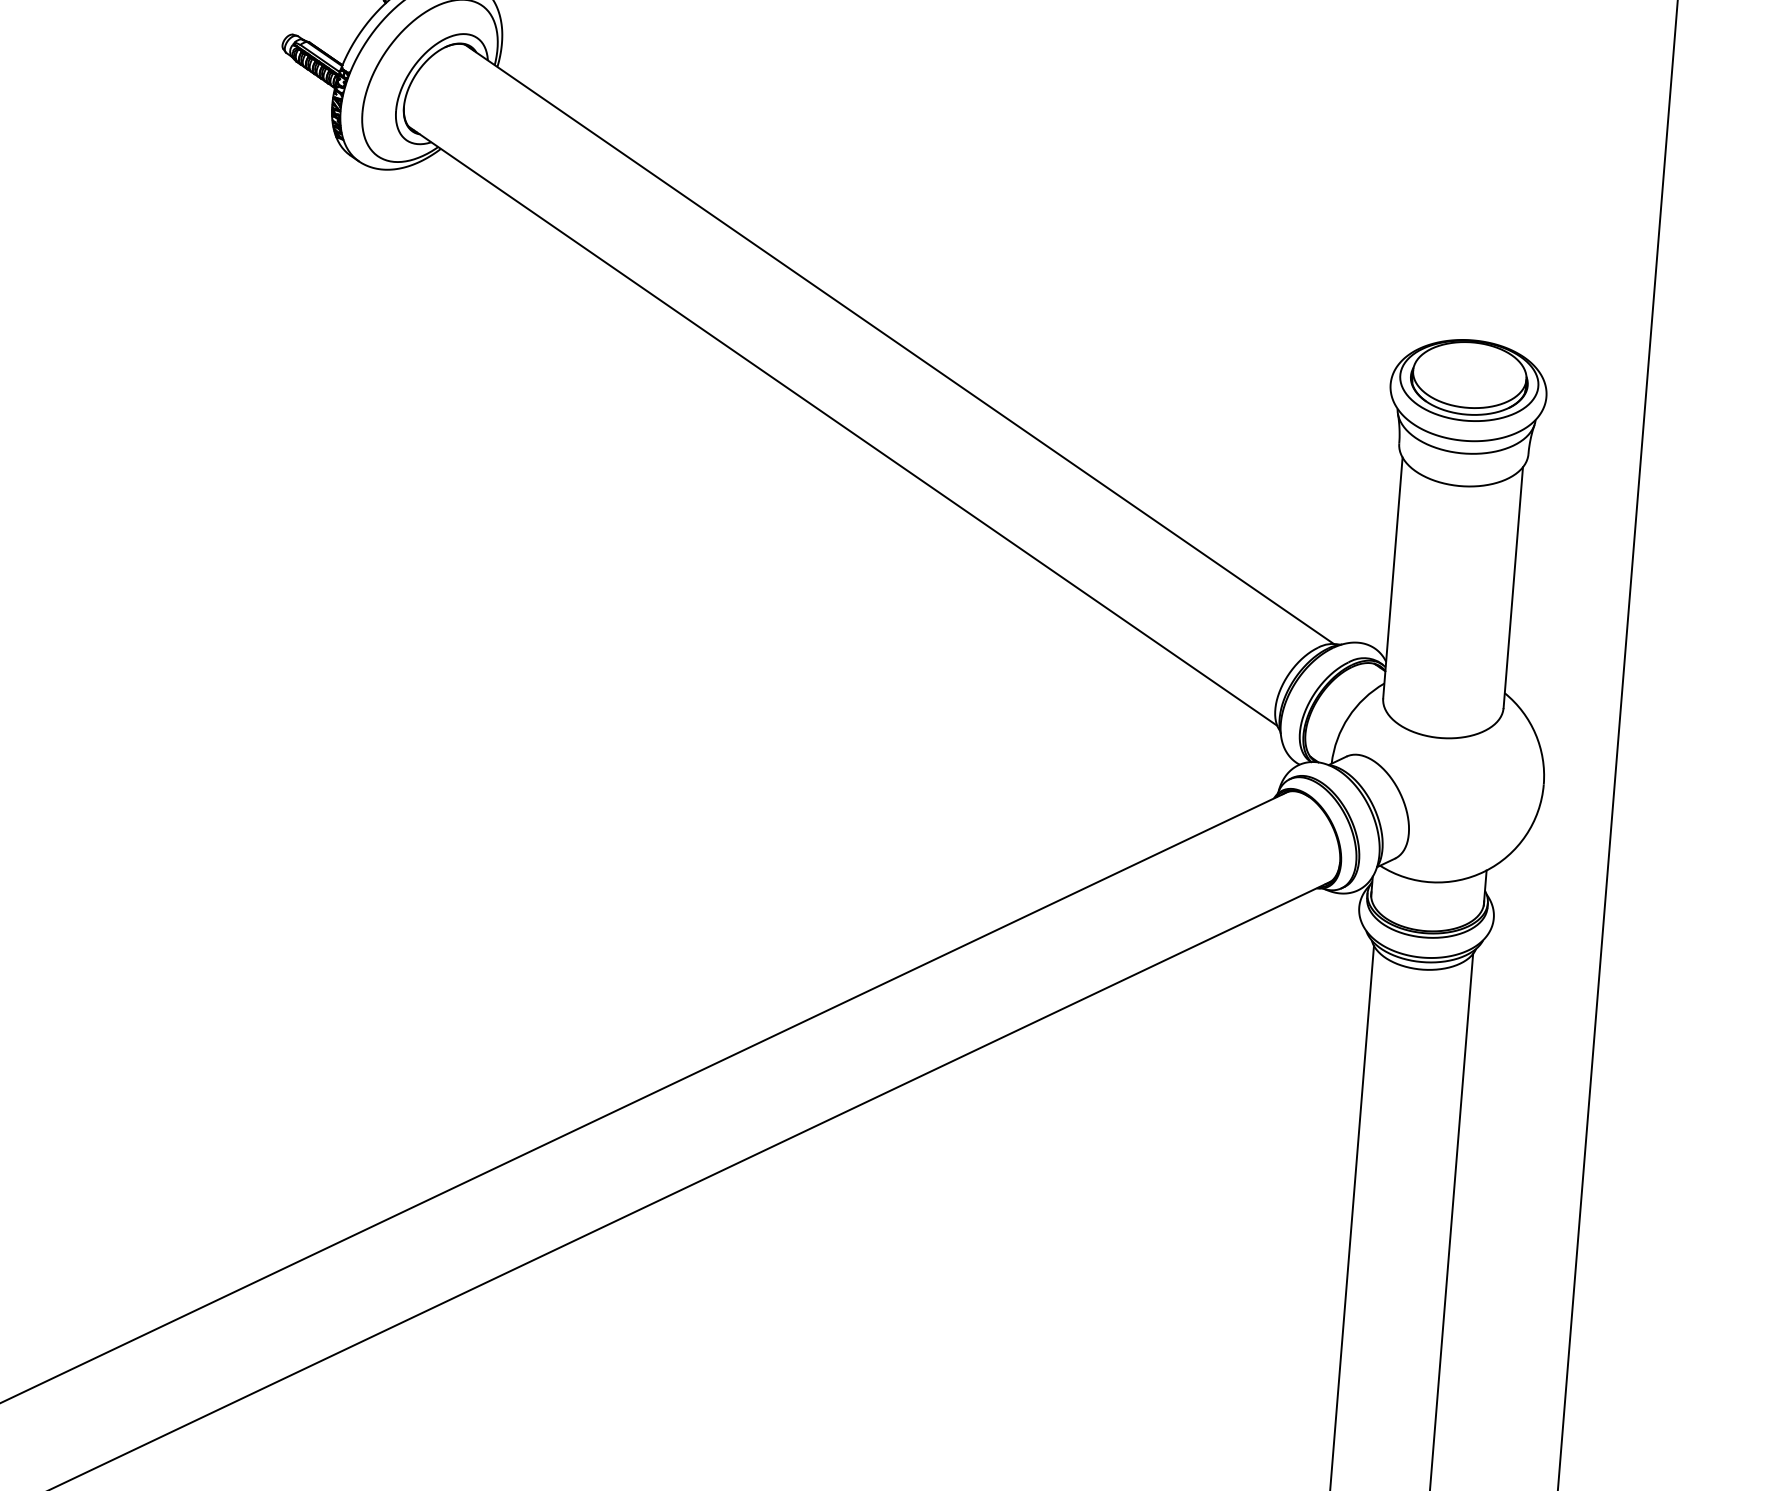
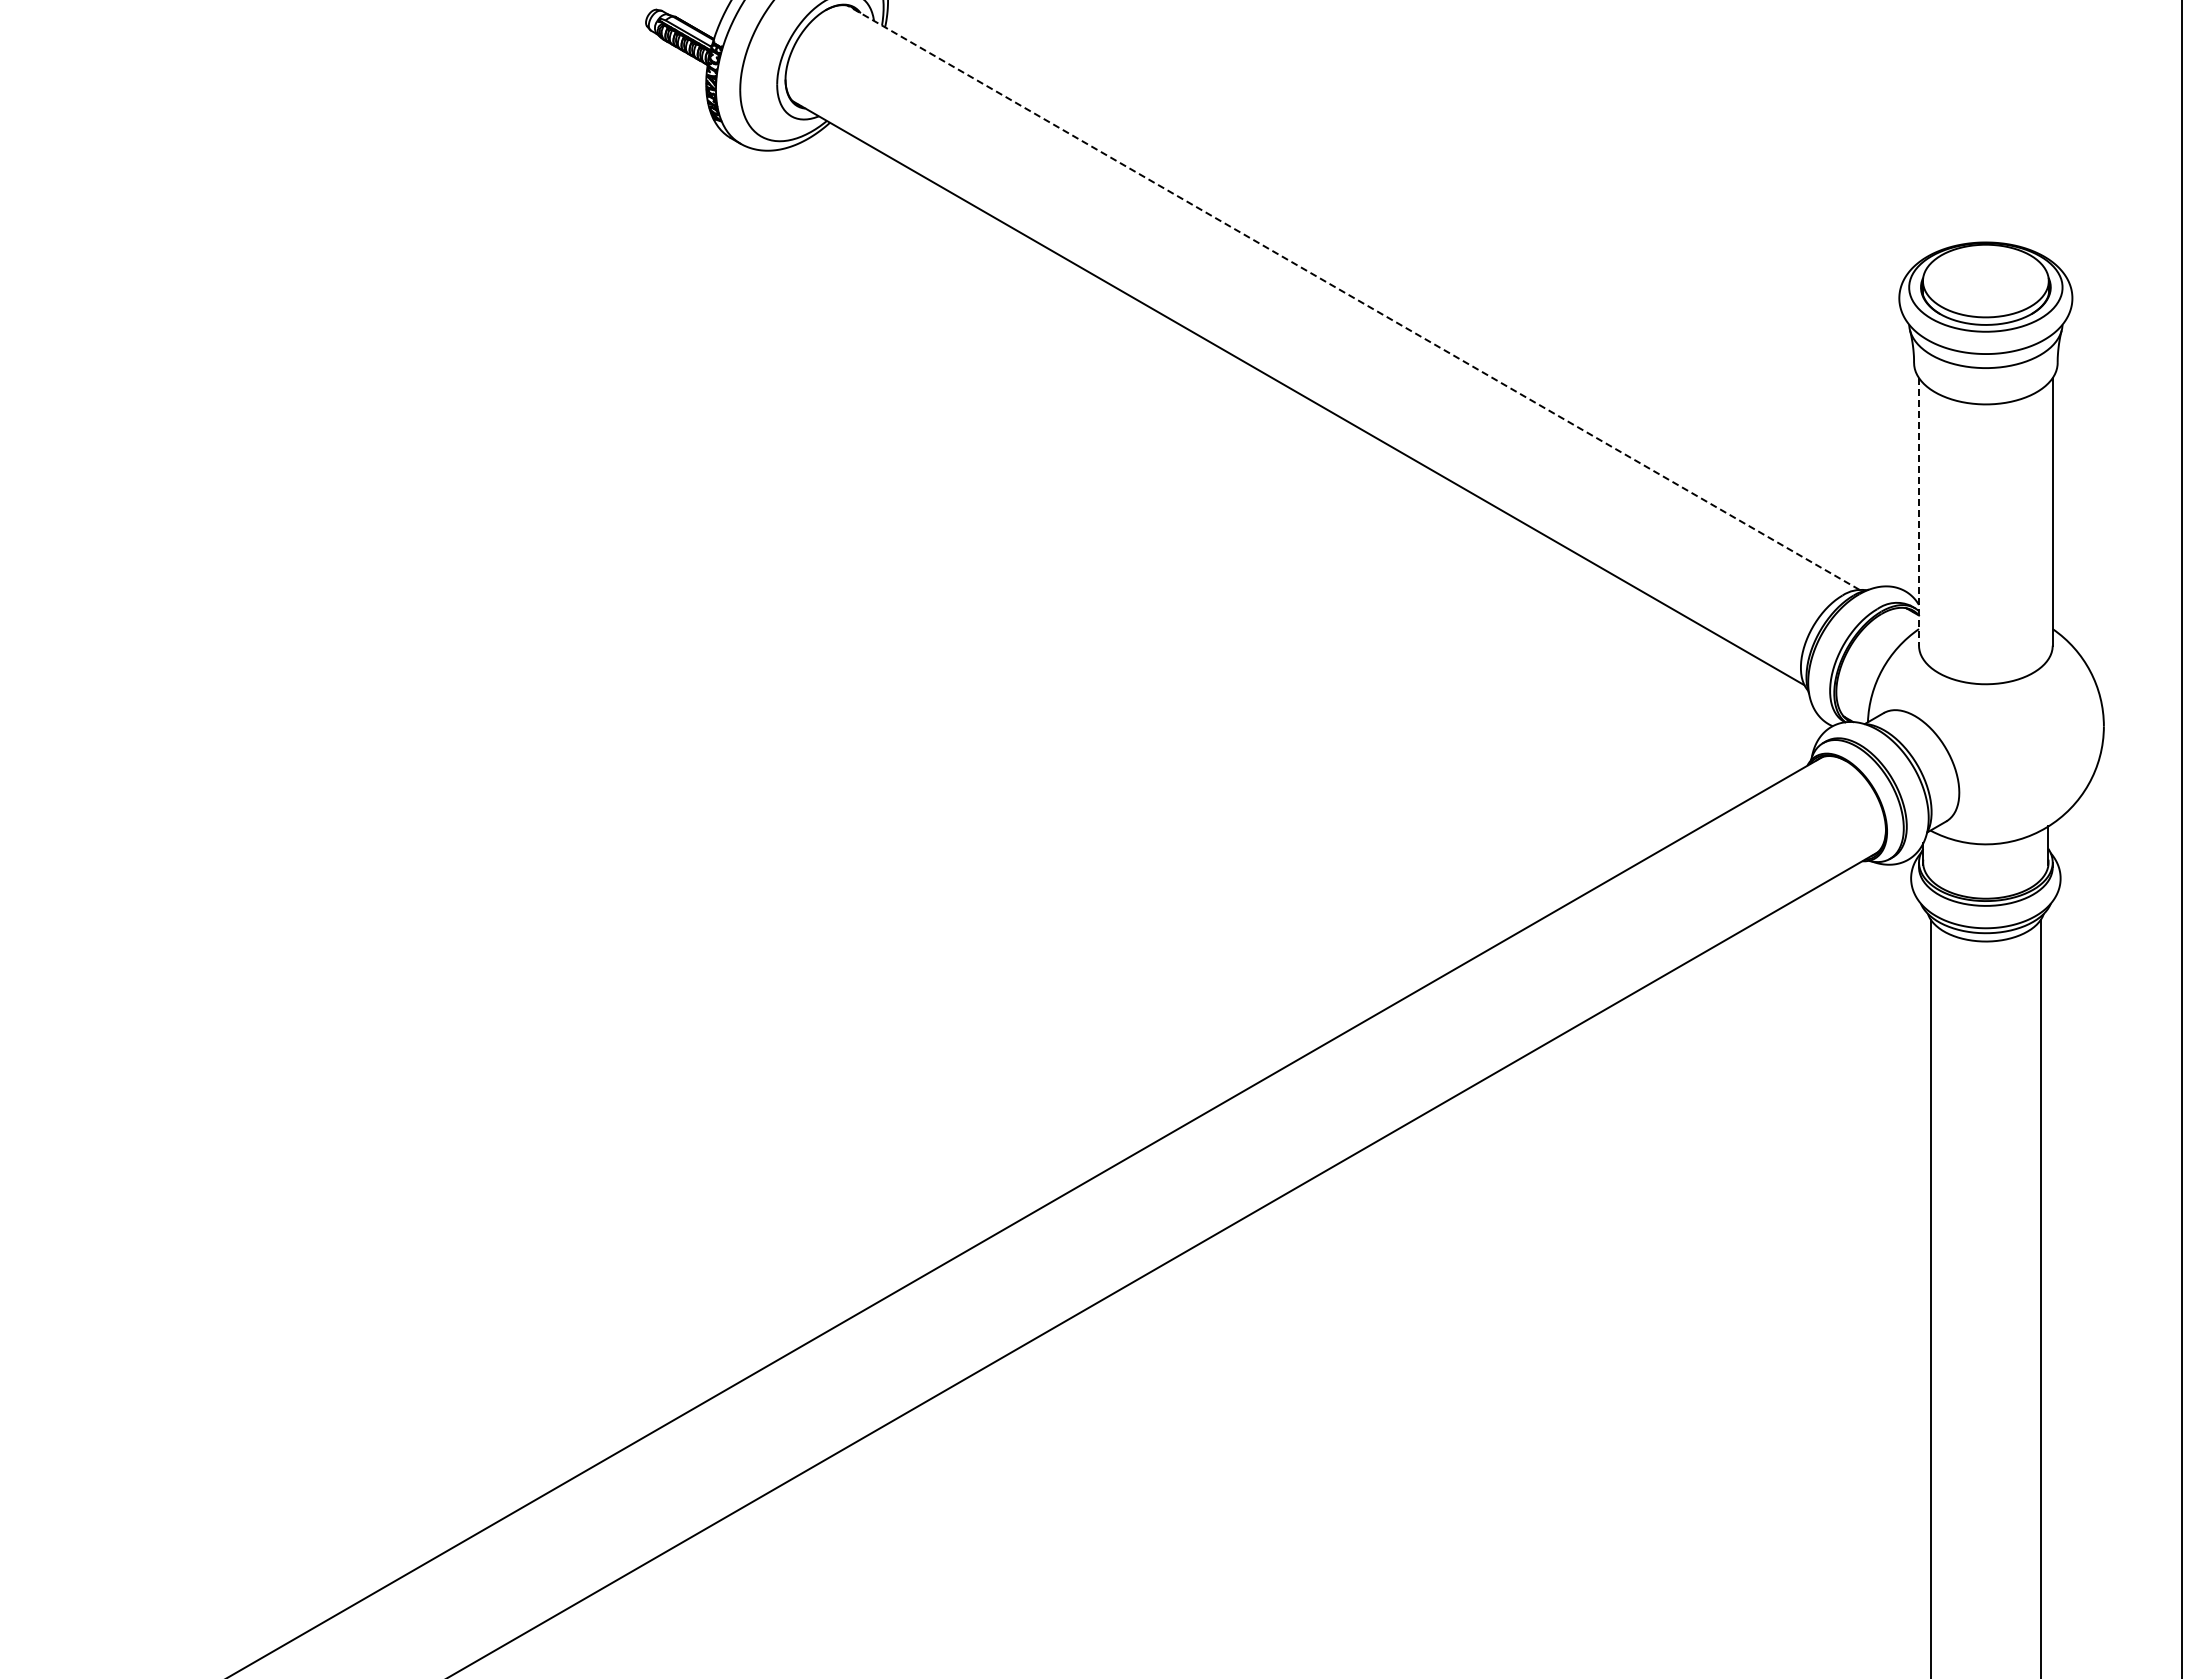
line: (899, 344) -> (1353, 297), solid -> dashed
line: (1393, 577) -> (1919, 511), solid -> dashed

